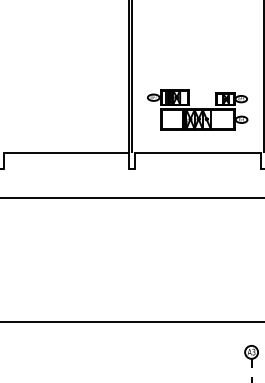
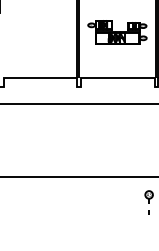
part: (197, 109) -> (117, 32), moved

